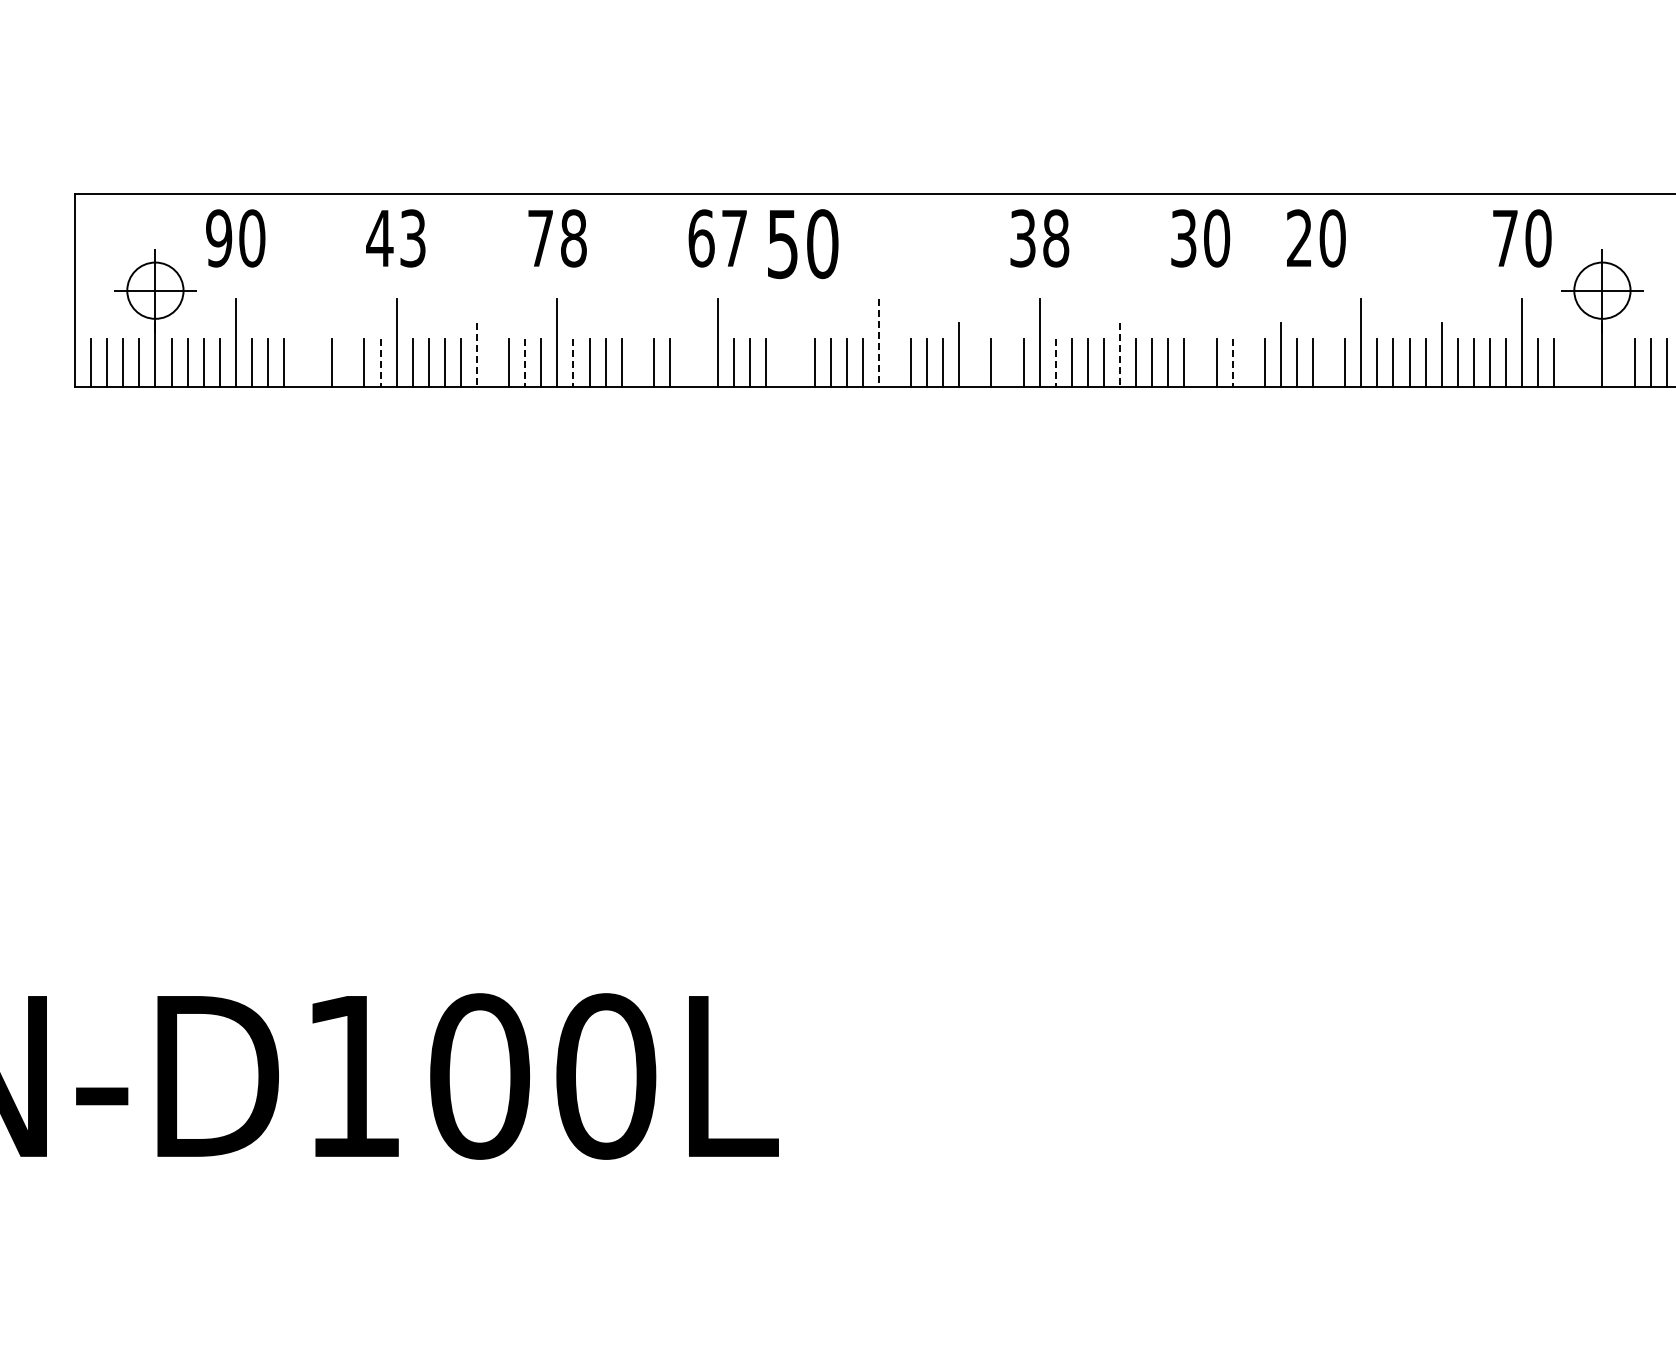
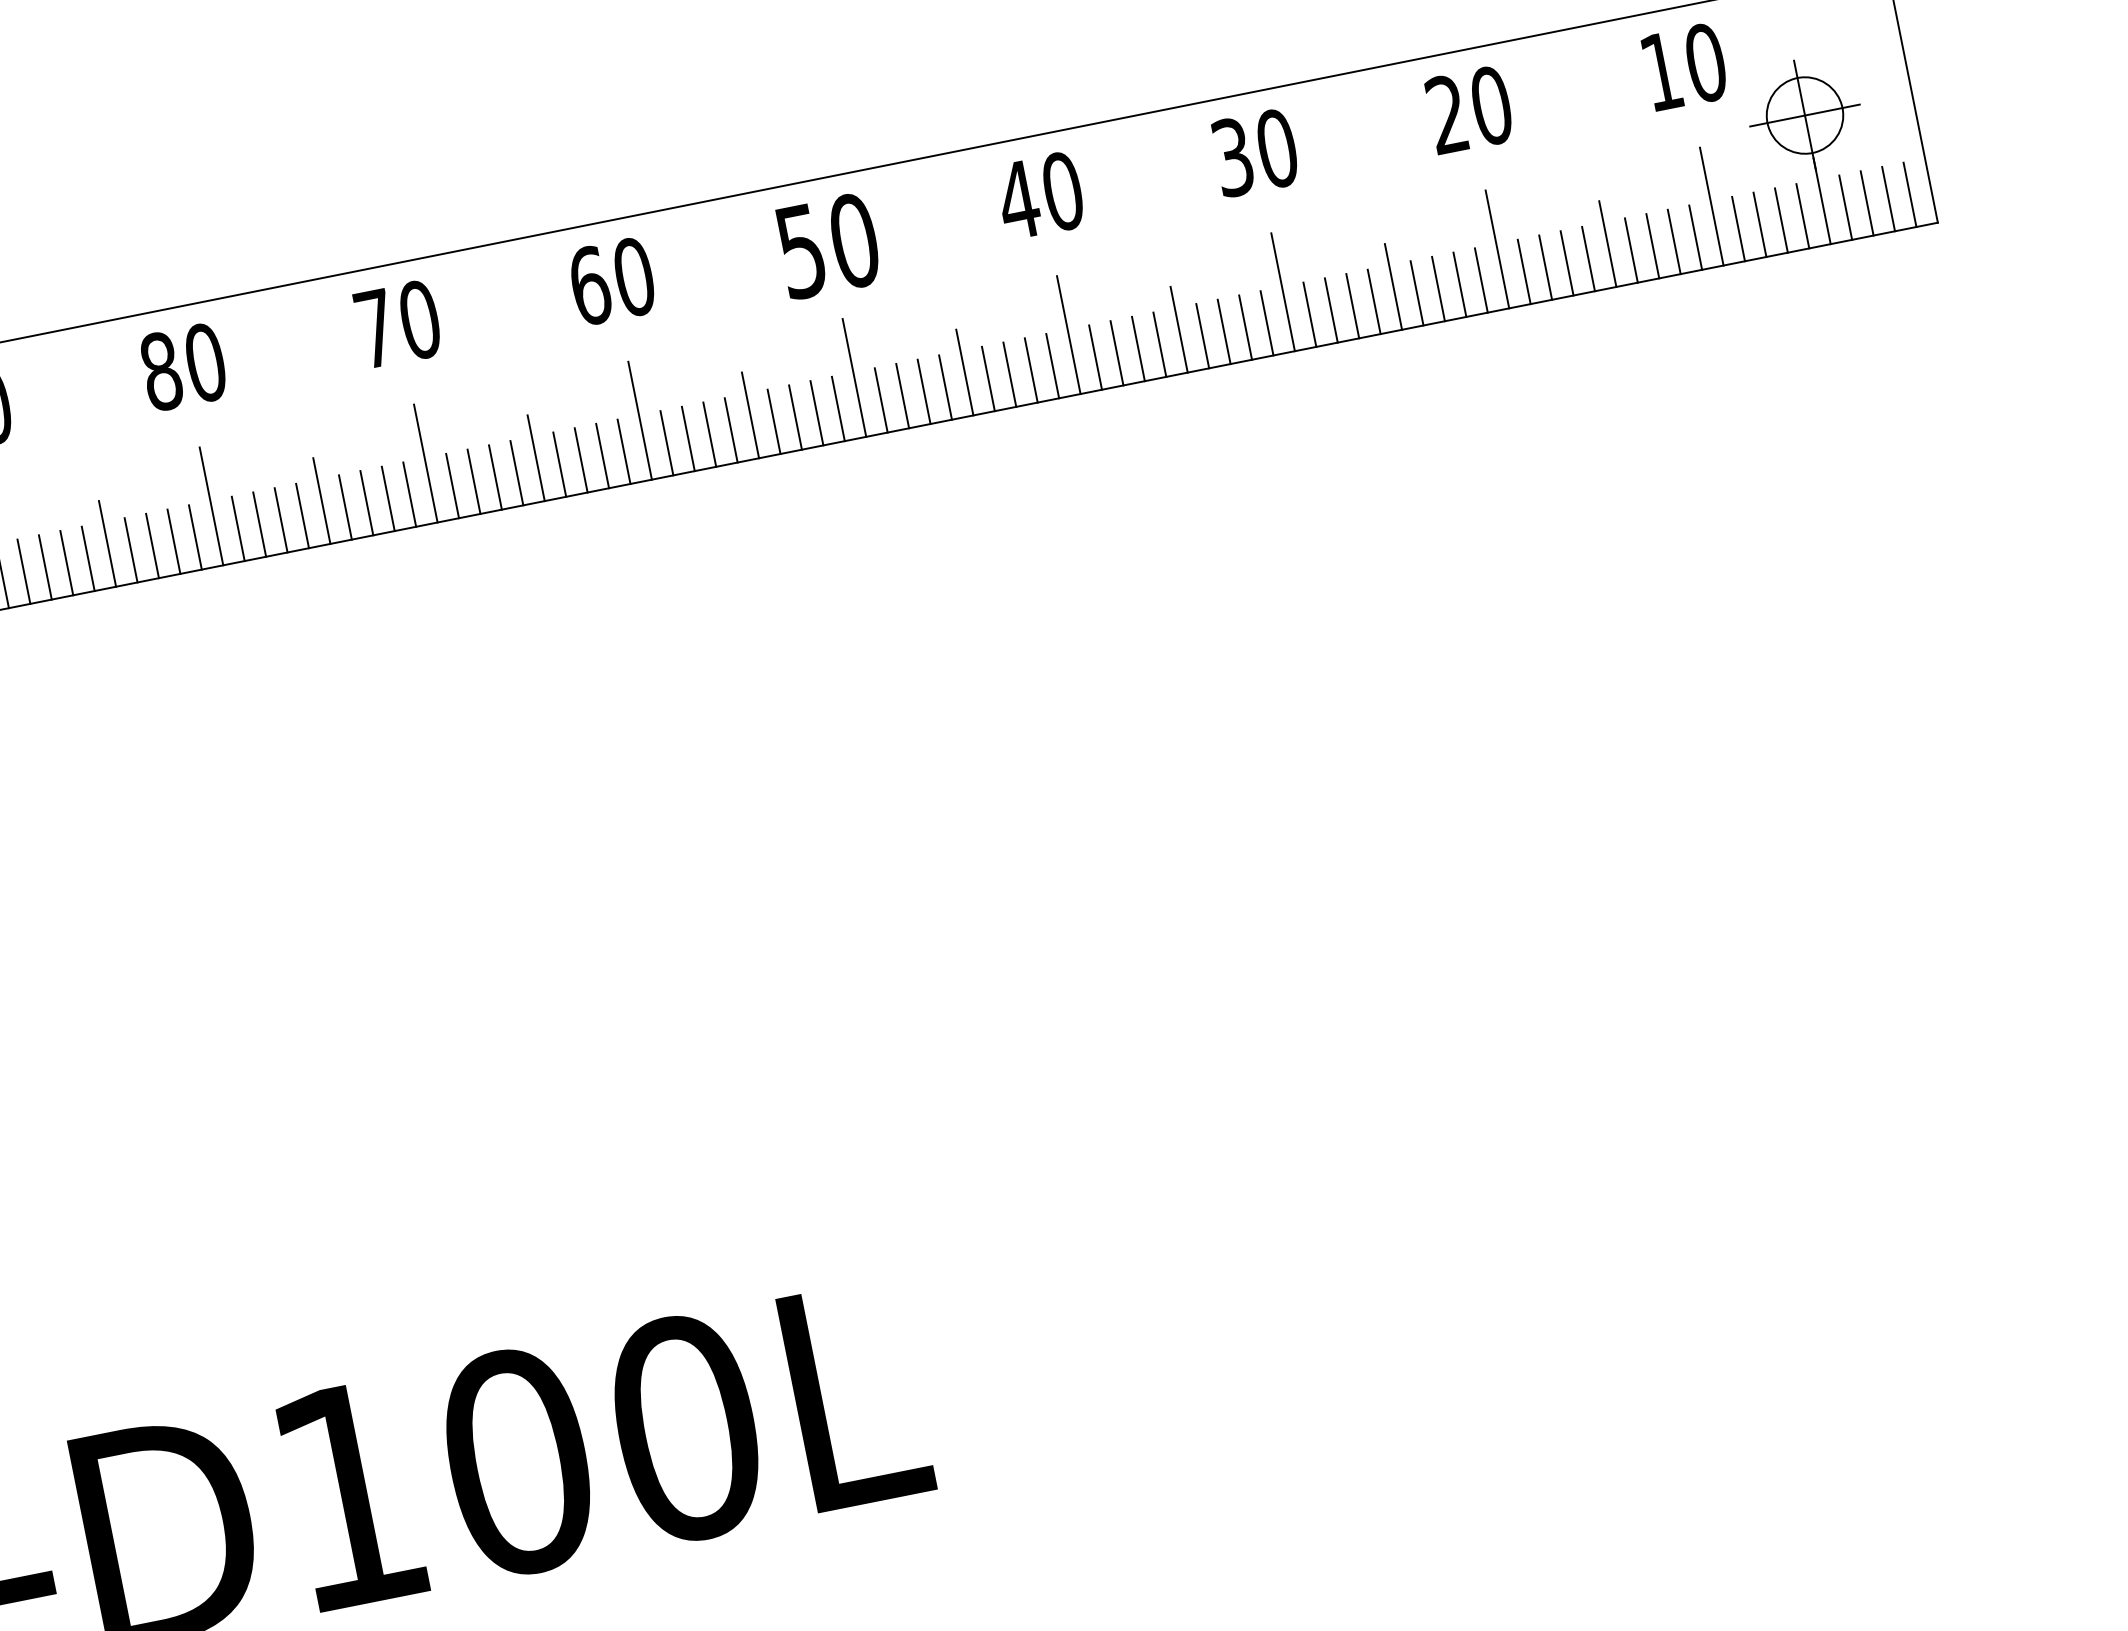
text: (396, 238) -> (183, 367), 43 -> 80
text: (573, 238) -> (419, 320), 78 -> 70
text: (734, 238) -> (634, 277), 67 -> 60
text: (1039, 238) -> (1040, 195), 38 -> 40
text: (1316, 238) -> (1469, 110), moved
text: (1505, 238) -> (1661, 71), 70 -> 10
text: (803, 244) -> (828, 246), moved
line: (1200, 342) -> (1283, 291), added
line: (878, 343) -> (854, 378), dashed -> solid
line: (316, 354) -> (107, 543), added
line: (637, 354) -> (535, 457), added
line: (798, 354) -> (750, 414), added
line: (476, 355) -> (321, 501), dashed -> solid
line: (1120, 355) -> (1179, 330), dashed -> solid
line: (300, 362) -> (88, 558), added
line: (348, 362) -> (152, 545), added
line: (493, 362) -> (345, 506), added
line: (685, 362) -> (601, 455), added
line: (702, 362) -> (624, 450), added
line: (782, 362) -> (731, 429), added
line: (895, 362) -> (881, 399), added
line: (975, 362) -> (988, 378), added
line: (1007, 362) -> (1031, 369), added
line: (1248, 362) -> (1352, 305), added
line: (1329, 362) -> (1460, 283), added
line: (1570, 362) -> (1781, 219), added
line: (1586, 362) -> (1802, 215), added
line: (1618, 362) -> (1845, 206), added
line: (380, 363) -> (195, 538), dashed -> solid
line: (525, 363) -> (388, 499), dashed -> solid
line: (573, 363) -> (452, 486), dashed -> solid
line: (1055, 363) -> (1095, 358), dashed -> solid
line: (1232, 363) -> (1331, 311), dashed -> solid

